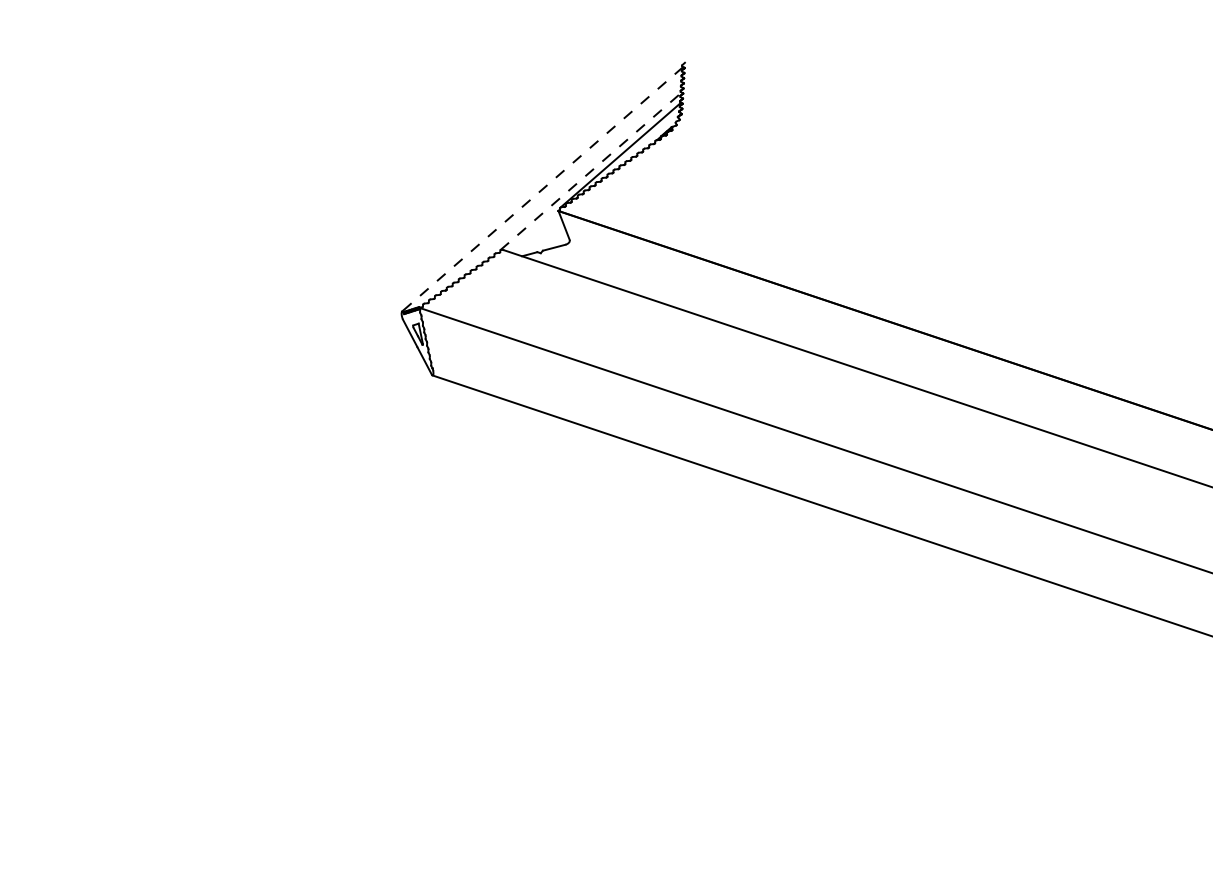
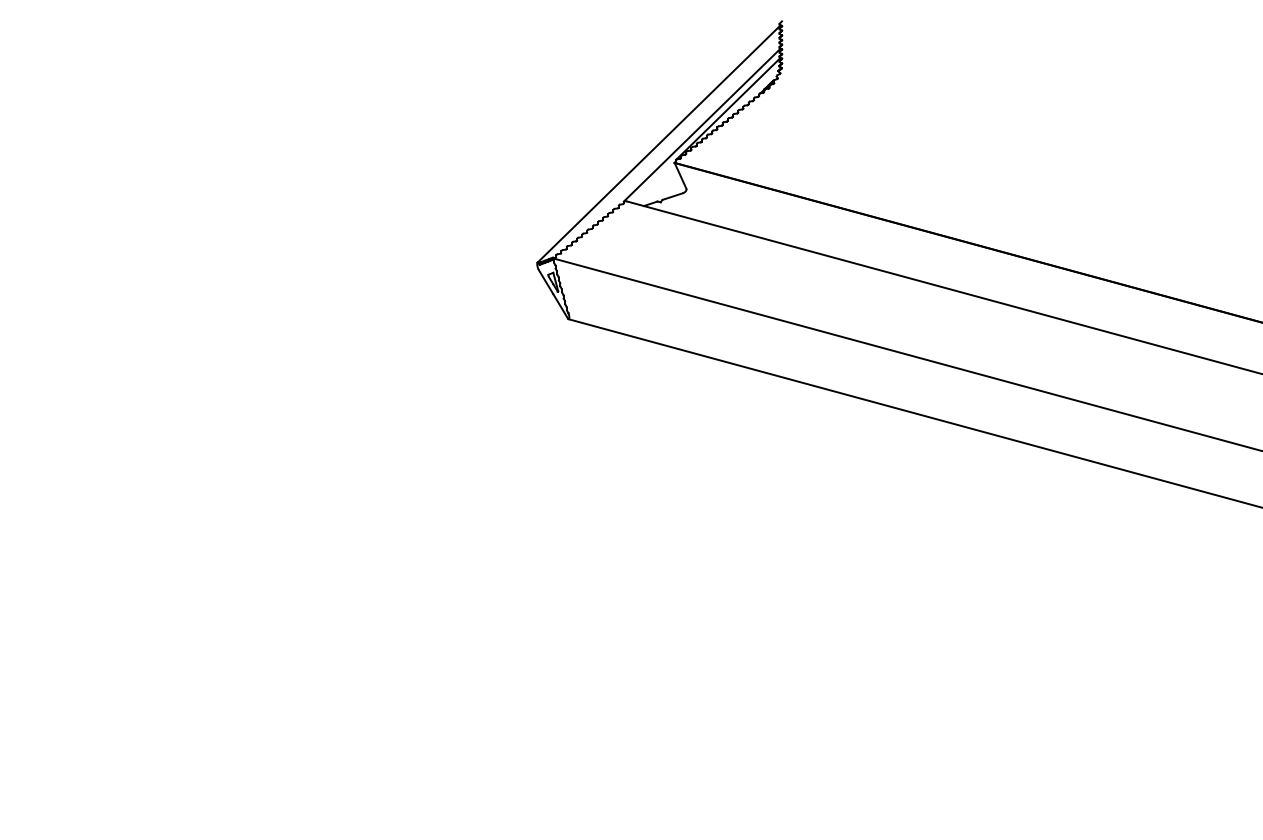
line: (591, 171) -> (702, 125), dashed -> solid
line: (543, 188) -> (659, 143), dashed -> solid

